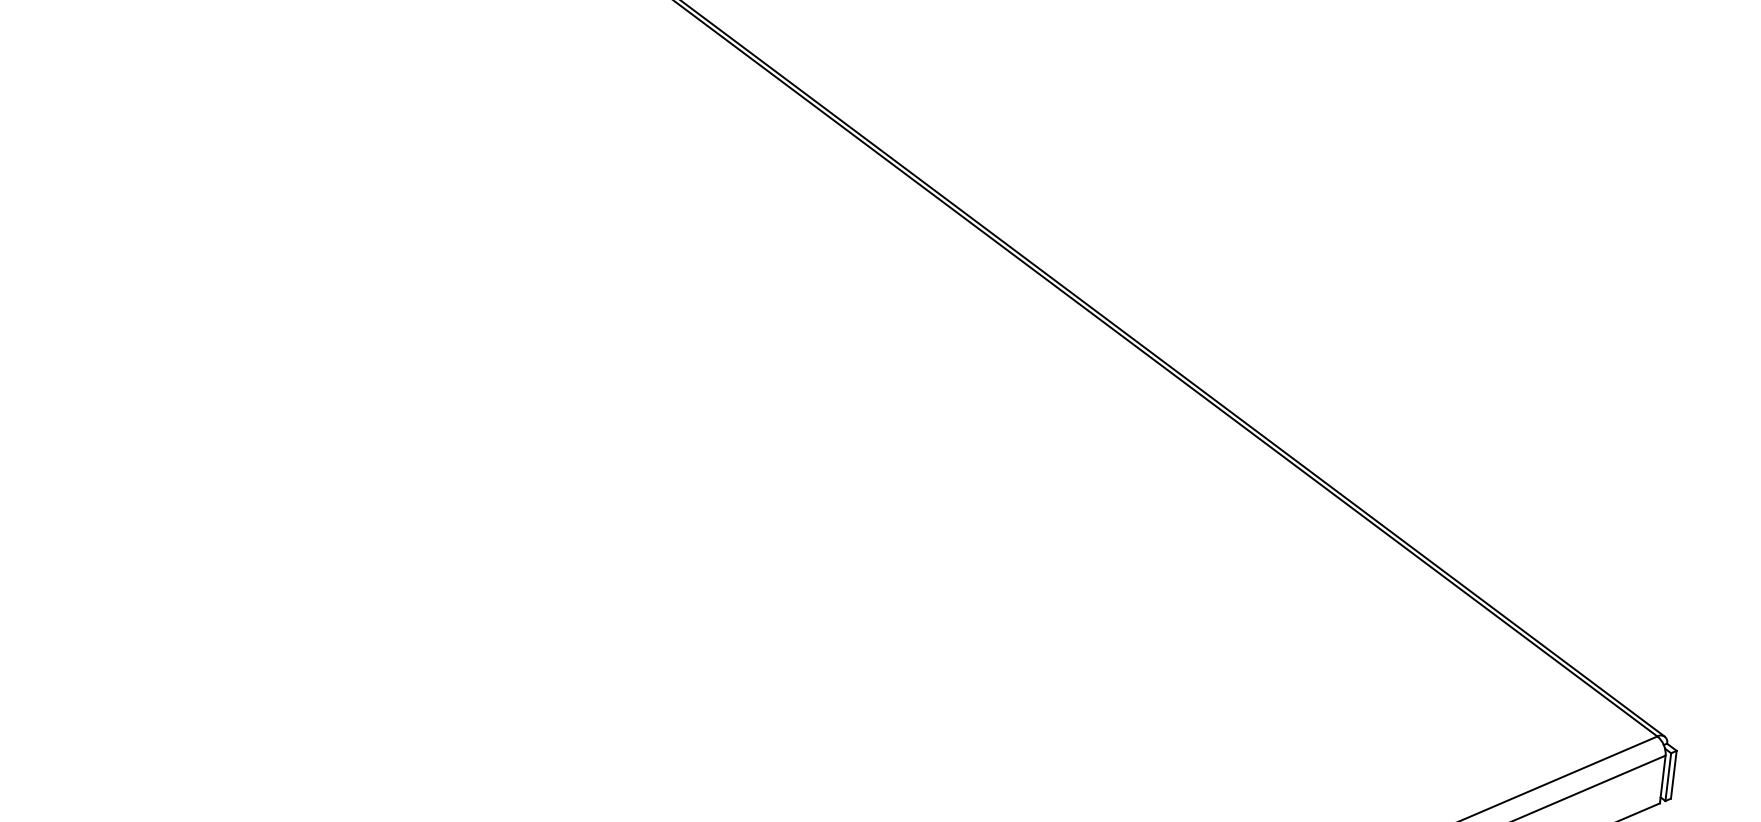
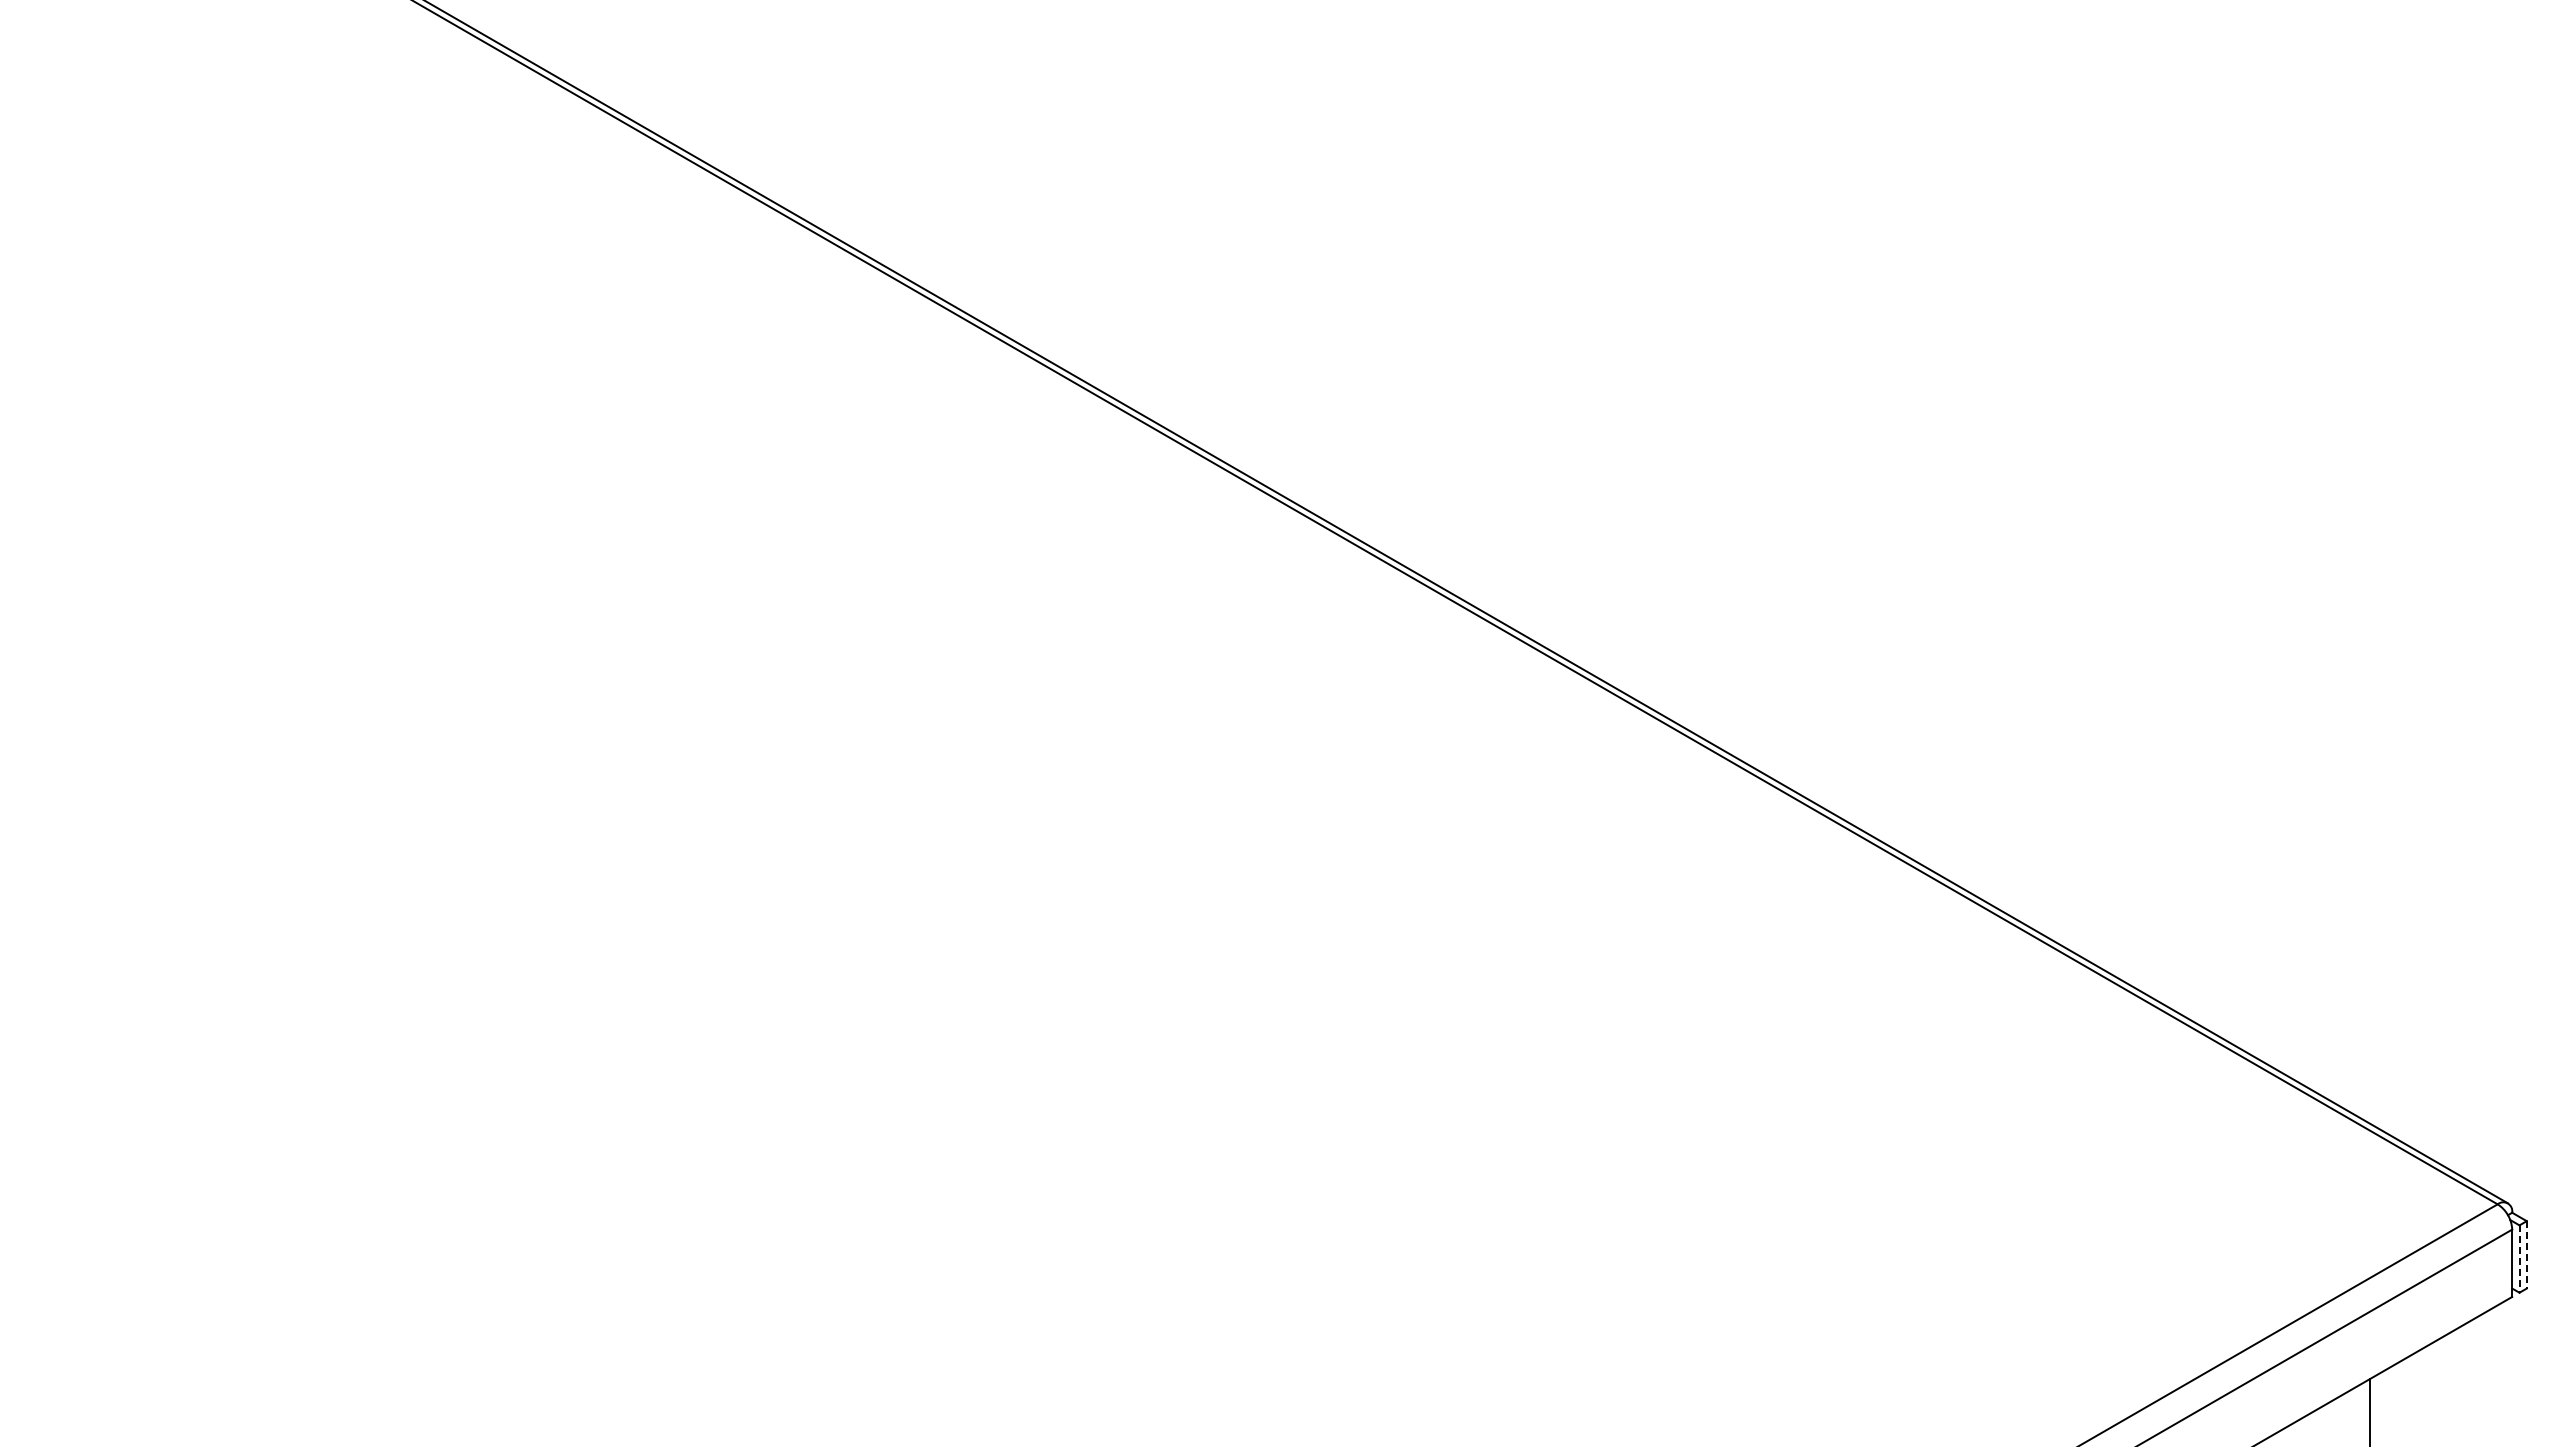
line: (1673, 774) -> (2526, 1254), solid -> dashed
line: (1668, 777) -> (2519, 1259), solid -> dashed

